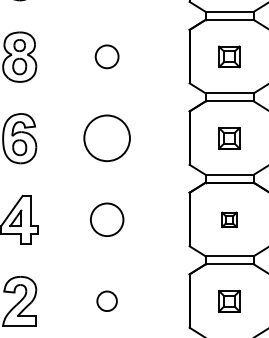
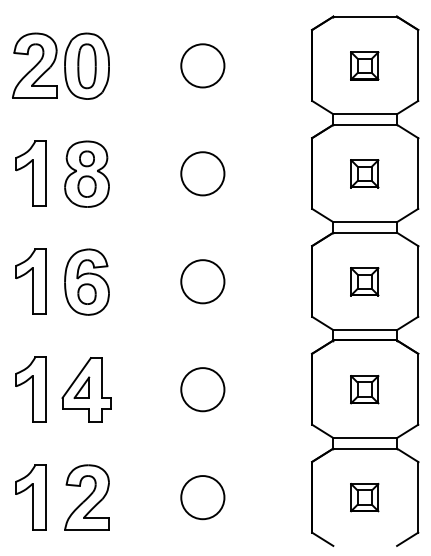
circle: (106, 56) -> (202, 173), size x1.43
circle: (106, 138) -> (202, 281), size x0.71
part: (229, 219) -> (364, 389), size x1.43
circle: (106, 301) -> (202, 497), size x1.67

